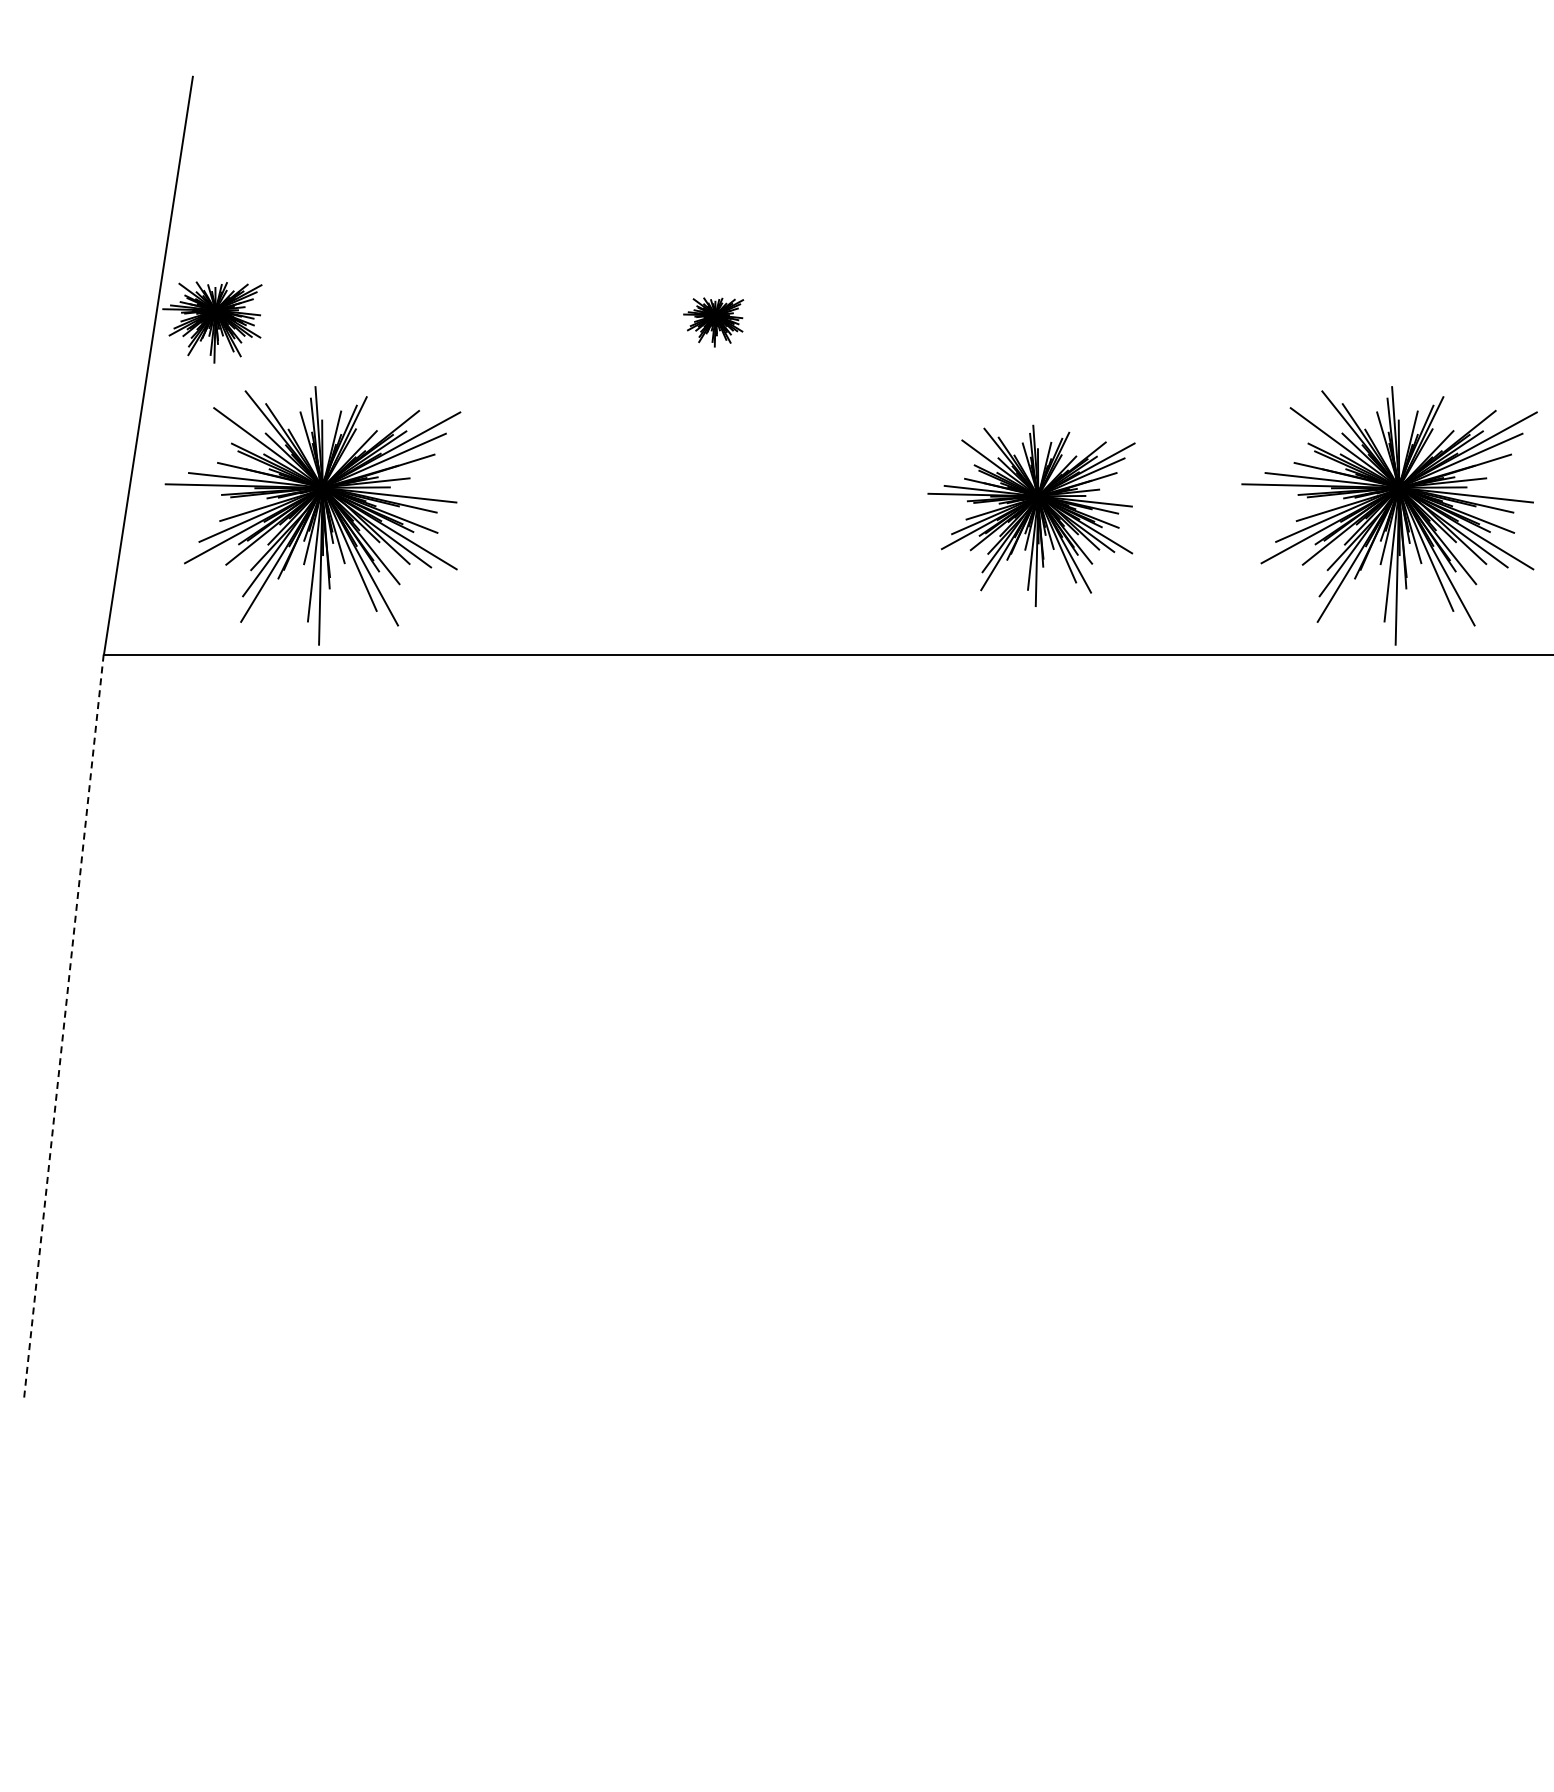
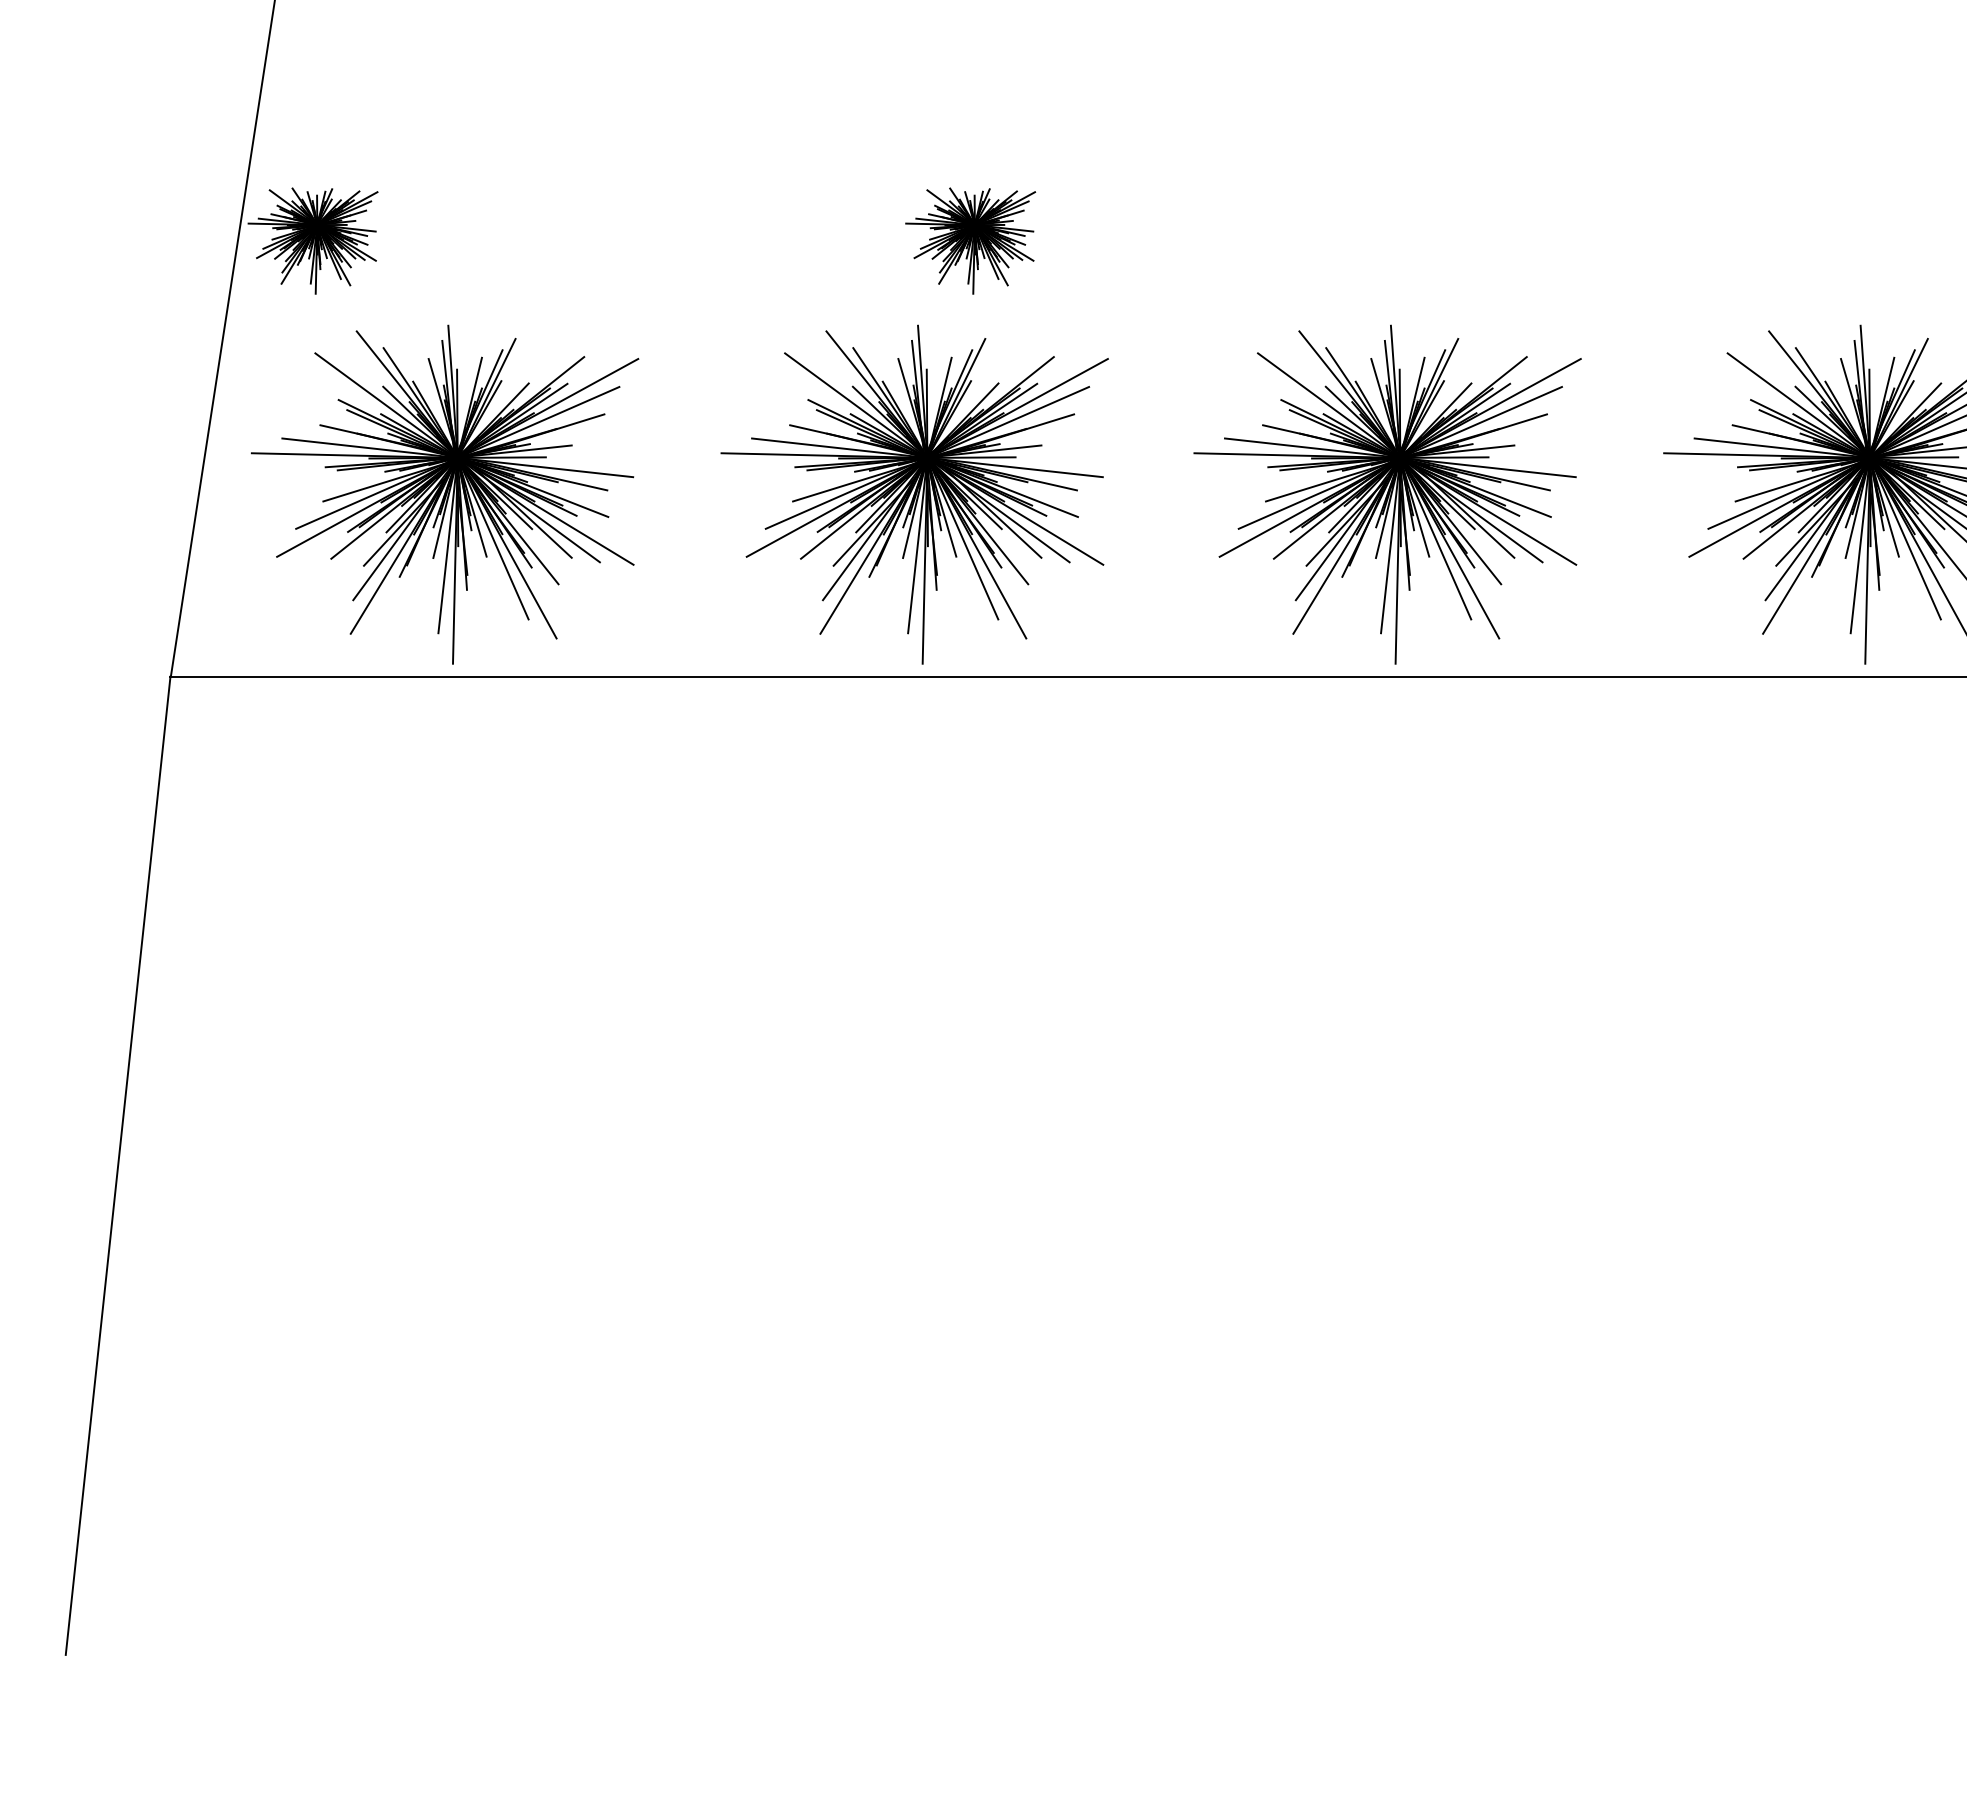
part: (713, 322) -> (970, 241), size x1.67
part: (670, 515) -> (914, 494), added
part: (1031, 515) -> (1387, 494), size x1.43
line: (63, 1027) -> (117, 1165), dashed -> solid

